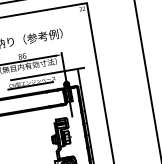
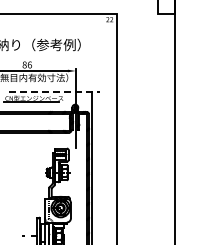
line: (47, 74) -> (54, 91), solid -> dashed

